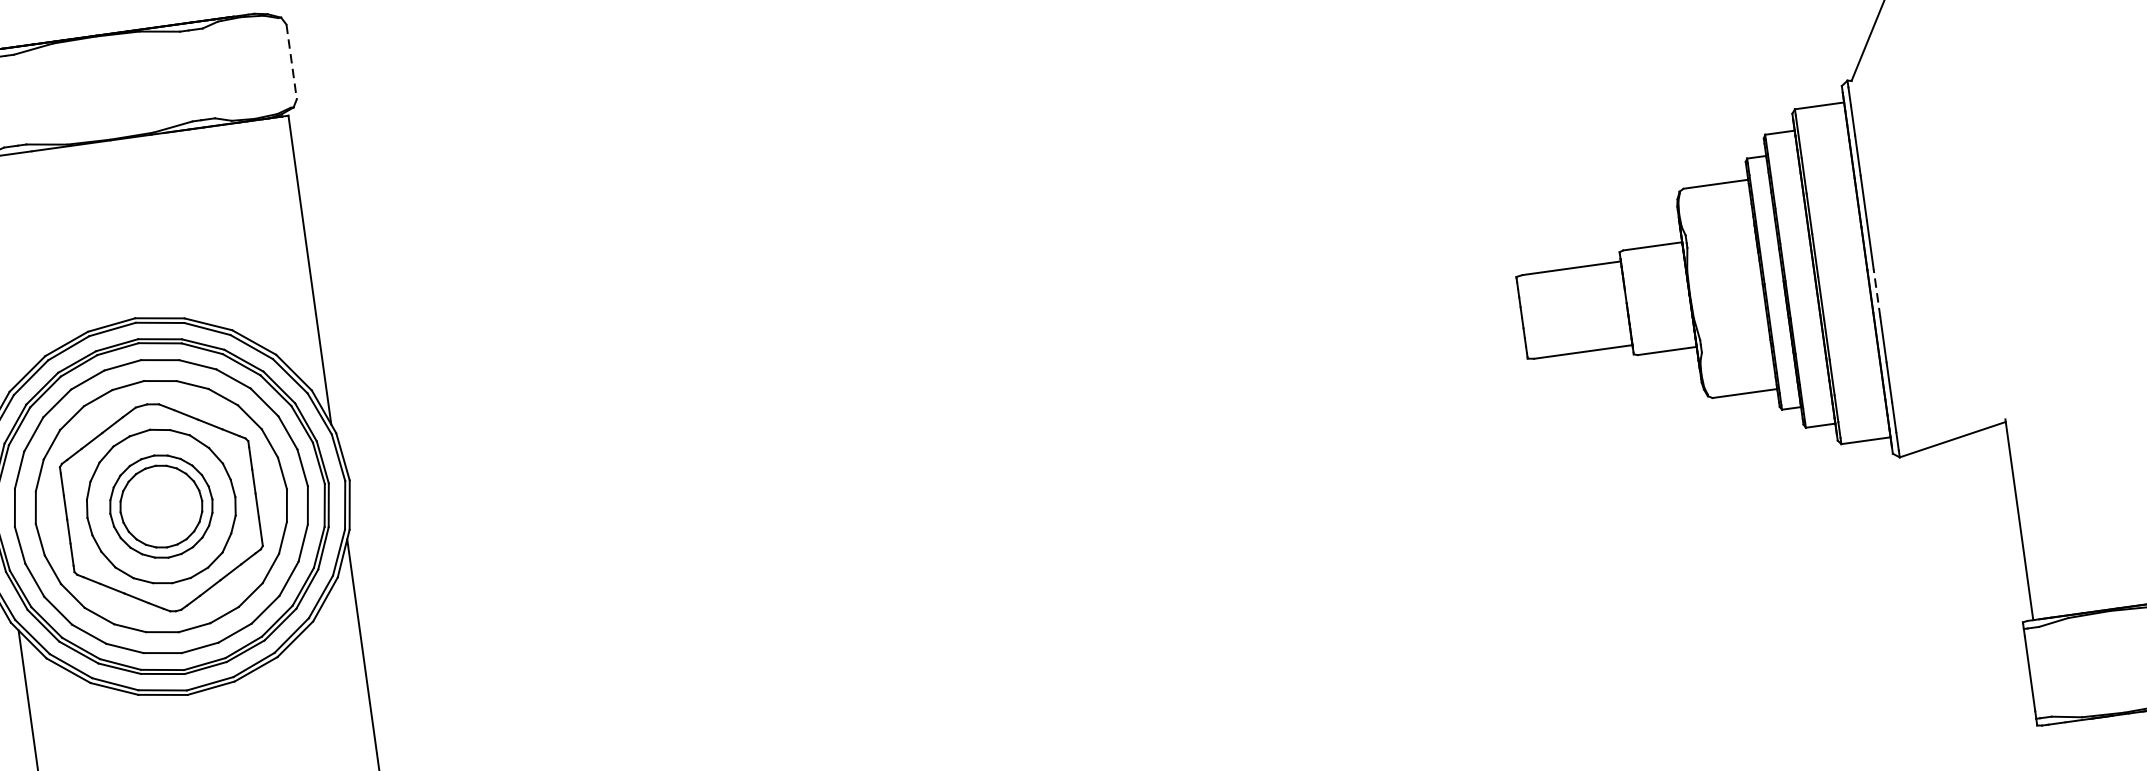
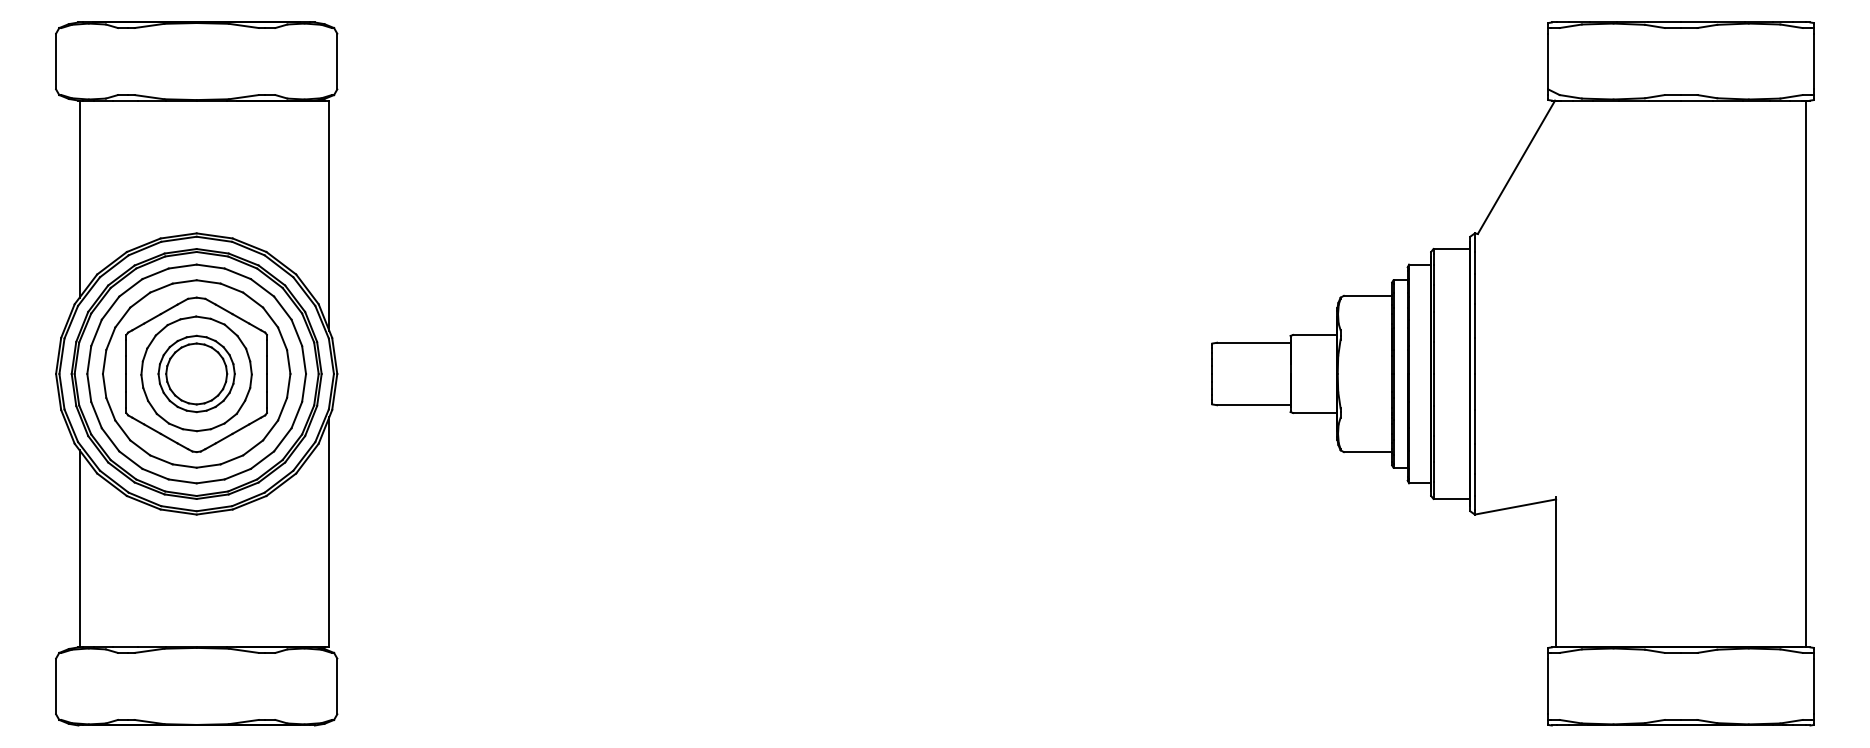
line: (291, 61) -> (337, 61), dashed -> solid
line: (1876, 292) -> (1474, 391), dashed -> solid

